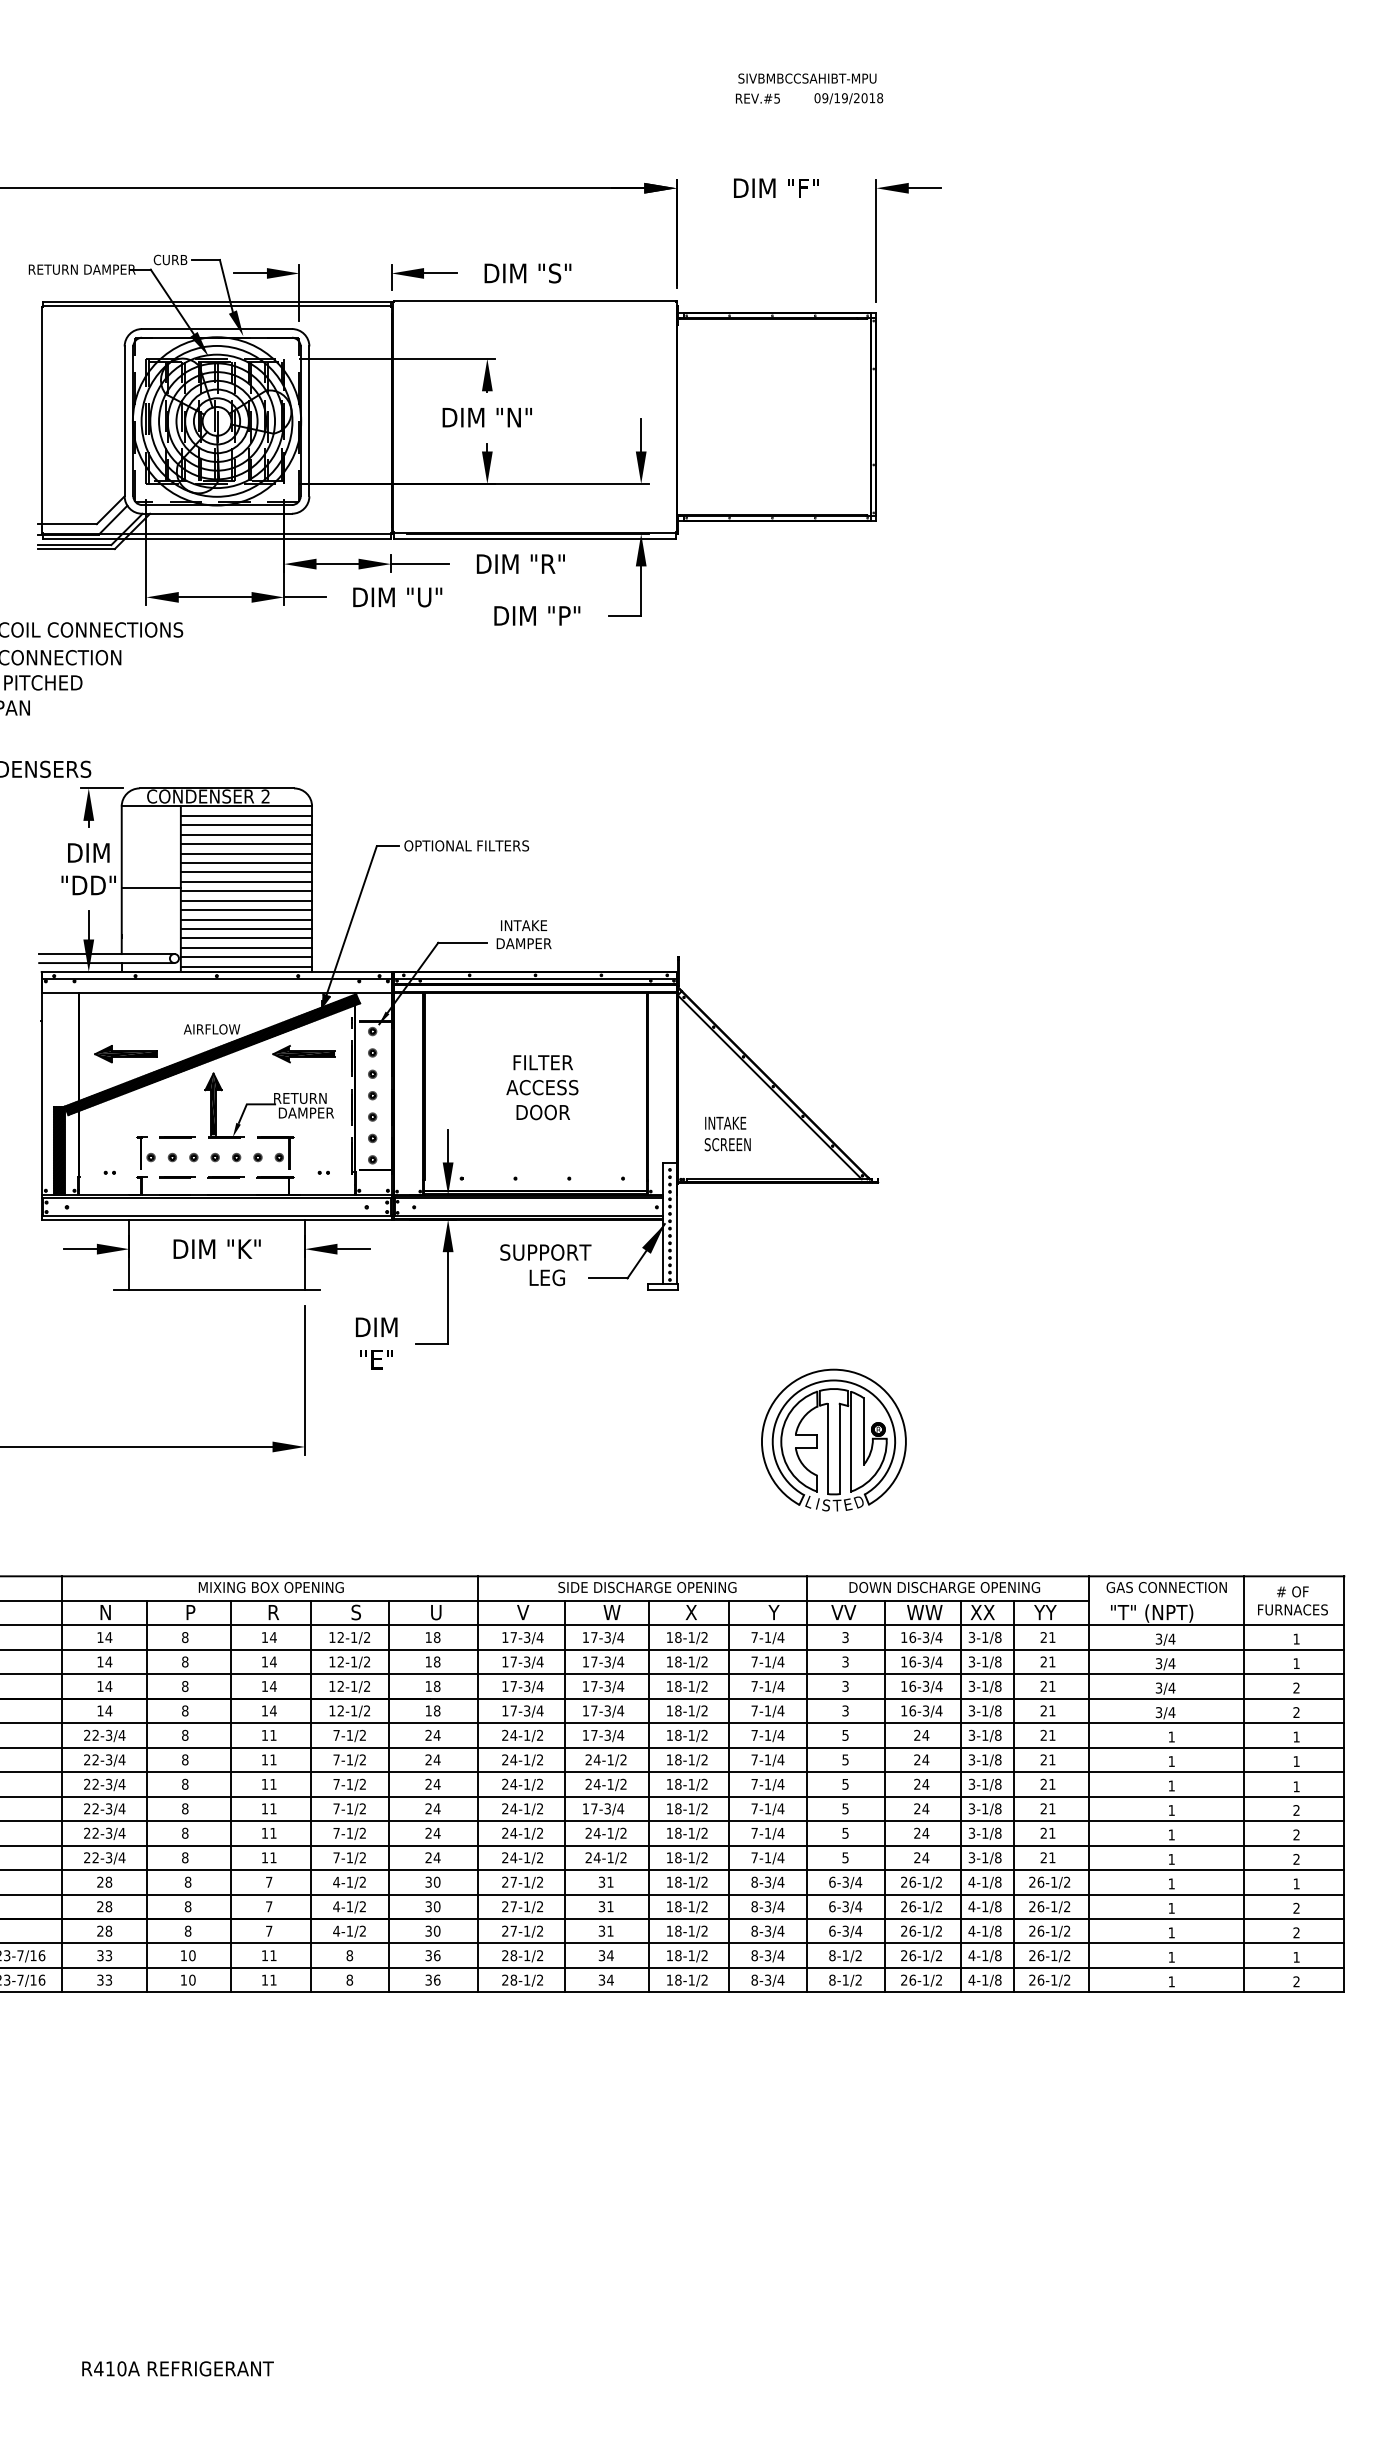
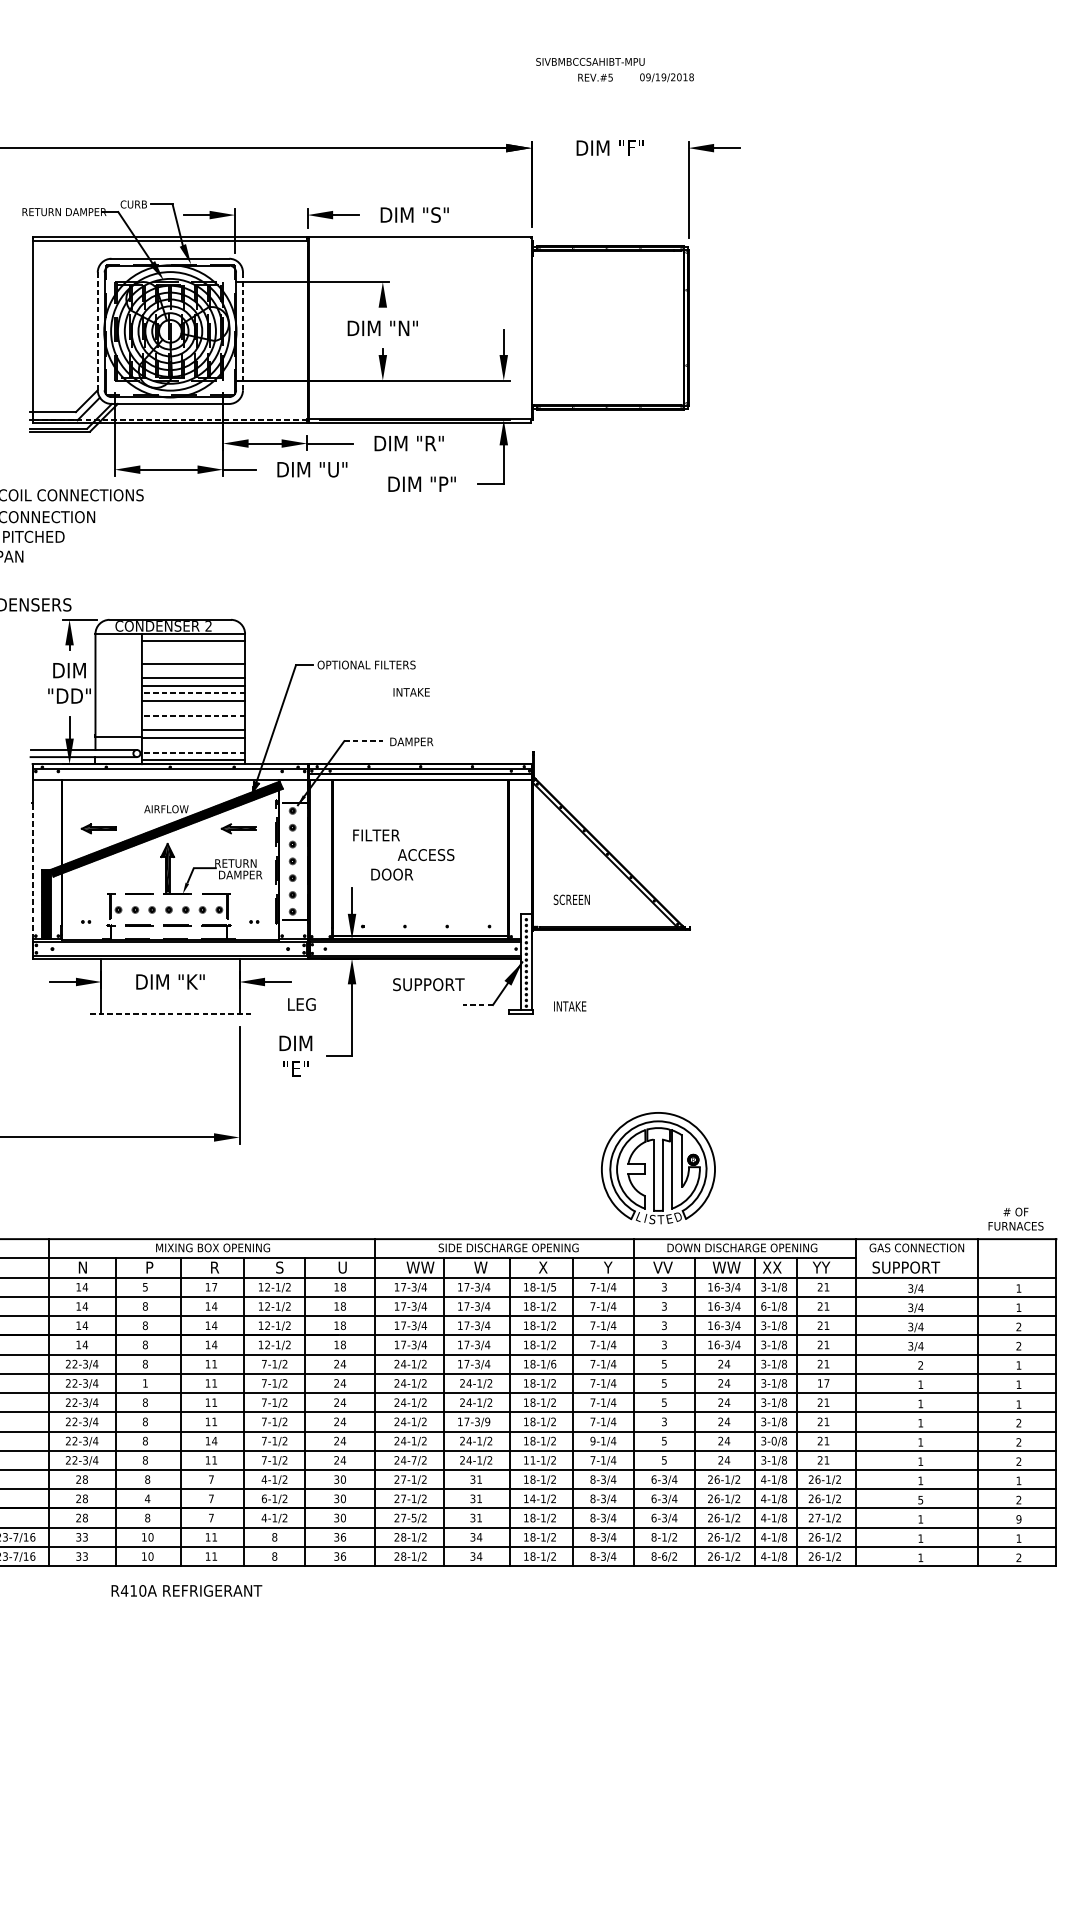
text: (807, 78) -> (590, 61), moved
line: (124, 421) -> (97, 331), solid -> dashed
line: (309, 421) -> (243, 331), solid -> dashed
line: (216, 533) -> (169, 419), solid -> dashed
line: (246, 825) -> (193, 648), removed
line: (246, 834) -> (193, 656), removed
line: (246, 853) -> (193, 671), removed
line: (246, 881) -> (193, 693), solid -> dashed
line: (150, 888) -> (118, 737), moved
line: (246, 900) -> (193, 707), removed
line: (246, 910) -> (193, 715), solid -> dashed
line: (246, 919) -> (193, 722), removed
text: (524, 925) -> (412, 692), moved
line: (462, 942) -> (363, 740), solid -> dashed
line: (246, 947) -> (193, 744), removed
line: (246, 957) -> (193, 752), solid -> dashed
part: (125, 1054) -> (98, 828), size x0.7
part: (303, 1054) -> (238, 828), size x0.7
text: (542, 1062) -> (375, 835), moved
line: (41, 1108) -> (32, 871), solid -> dashed
text: (542, 1112) -> (391, 874), moved
text: (725, 1122) -> (570, 1005), moved
text: (546, 1277) -> (301, 1004), moved
line: (607, 1278) -> (477, 1005), solid -> dashed
line: (217, 1289) -> (170, 1013), solid -> dashed
part: (833, 1439) -> (658, 1167), moved
text: (1292, 1600) -> (1015, 1218), moved
text: (534, 1612) -> (419, 1267), V -> WW
text: (1153, 1613) -> (906, 1268), "T" (NPT) -> SUPPORT
text: (185, 1637) -> (145, 1287), 8 -> 5
text: (272, 1637) -> (213, 1287), 14 -> 17
text: (704, 1637) -> (553, 1287), 18-1/2 -> 18-1/5
text: (971, 1661) -> (763, 1306), 3-1/8 -> 6-1/8
text: (704, 1734) -> (553, 1363), 18-1/2 -> 18-1/6
text: (1171, 1736) -> (920, 1365), 1 -> 2
text: (185, 1759) -> (145, 1383), 8 -> 1
text: (1047, 1759) -> (823, 1383), 21 -> 17
text: (620, 1808) -> (487, 1421), 17-3/4 -> 17-3/9
text: (845, 1808) -> (664, 1421), 5 -> 3
text: (754, 1832) -> (592, 1440), 7-1/4 -> 9-1/4
text: (985, 1832) -> (774, 1440), 3-1/8 -> 3-0/8
text: (272, 1833) -> (213, 1441), 11 -> 14
text: (527, 1857) -> (414, 1460), 24-1/2 -> 24-7/2
text: (678, 1857) -> (533, 1460), 18-1/2 -> 11-1/2
text: (187, 1906) -> (147, 1498), 8 -> 4
text: (336, 1906) -> (264, 1498), 4-1/2 -> 6-1/2
text: (677, 1906) -> (532, 1498), 18-1/2 -> 14-1/2
text: (1171, 1908) -> (920, 1500), 1 -> 5
text: (527, 1930) -> (414, 1517), 27-1/2 -> 27-5/2
text: (1040, 1930) -> (817, 1517), 26-1/2 -> 27-1/2
text: (1296, 1932) -> (1018, 1519), 2 -> 9
text: (845, 1979) -> (664, 1556), 8-1/2 -> 8-6/2
text: (177, 2368) -> (186, 1590), moved

